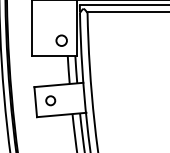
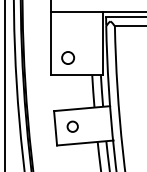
circle: (61, 40) -> (67, 57), moved

